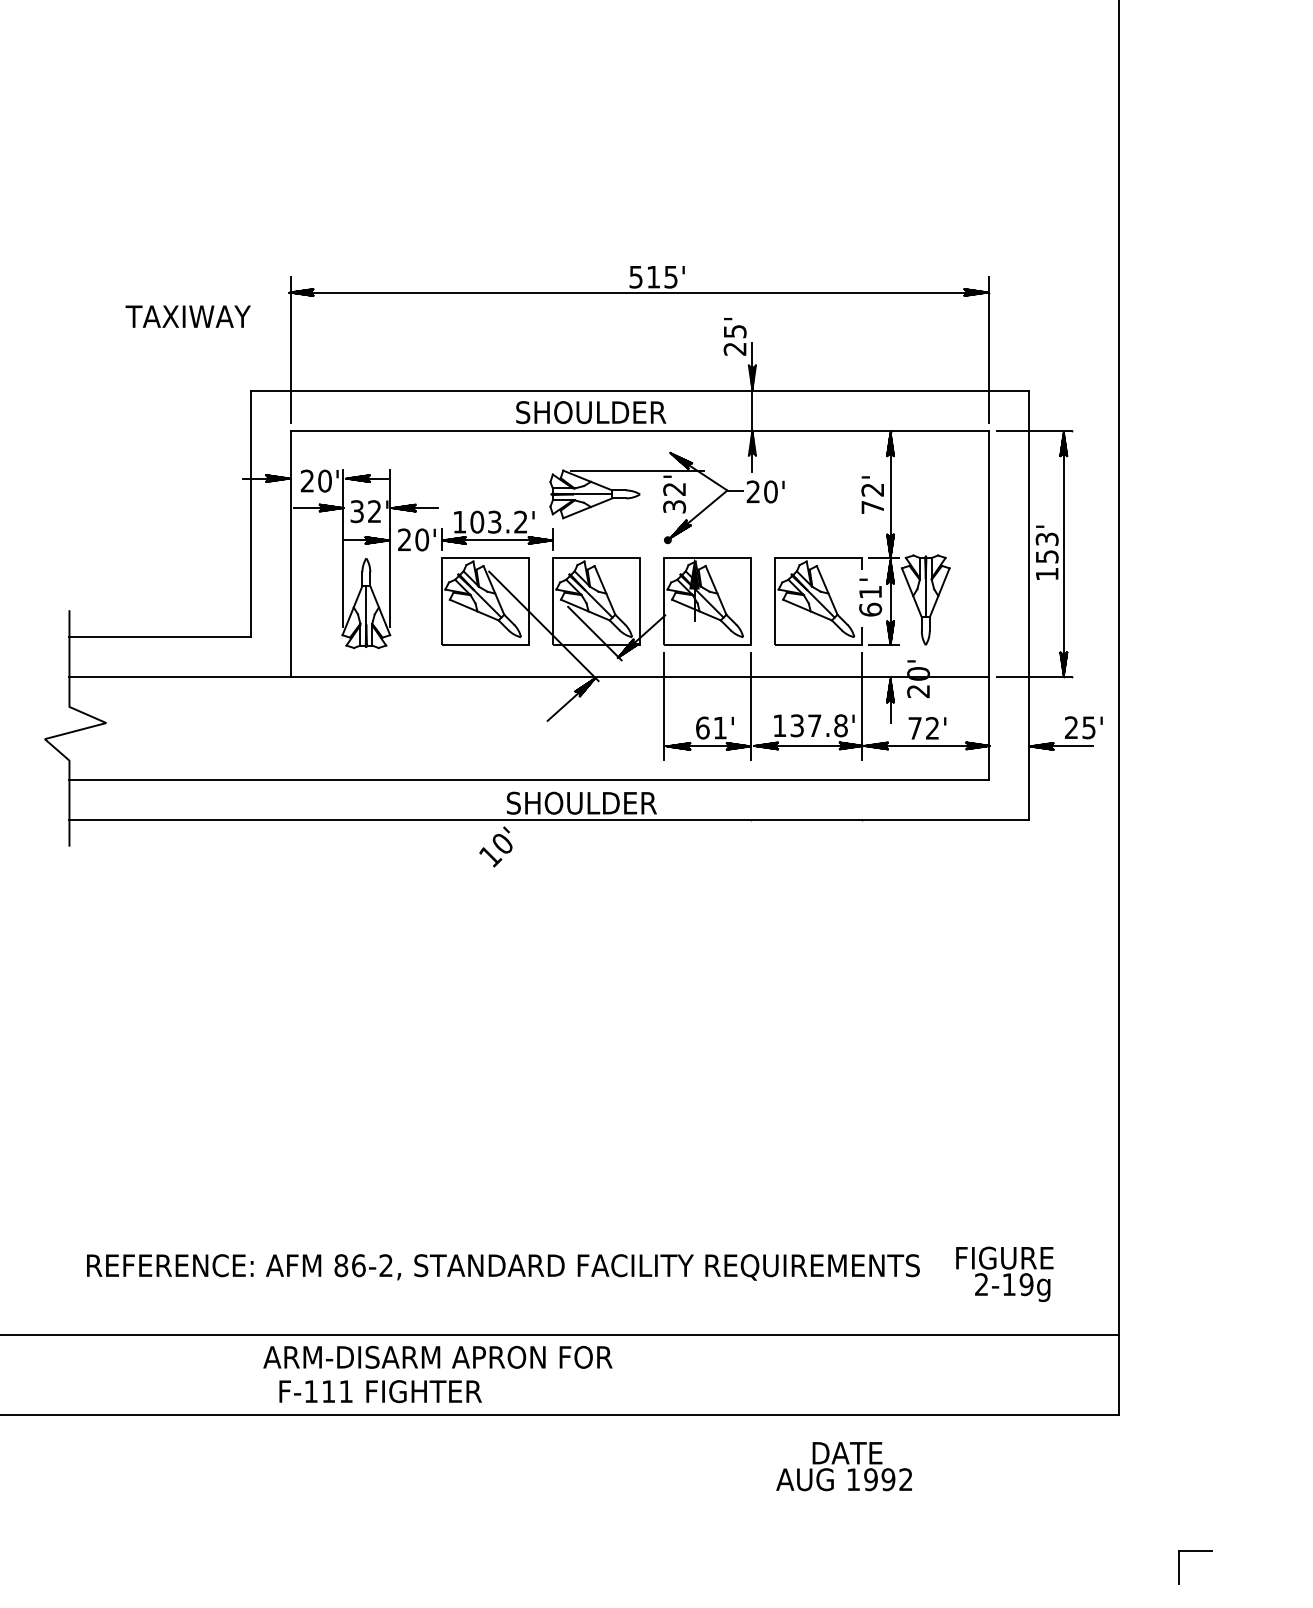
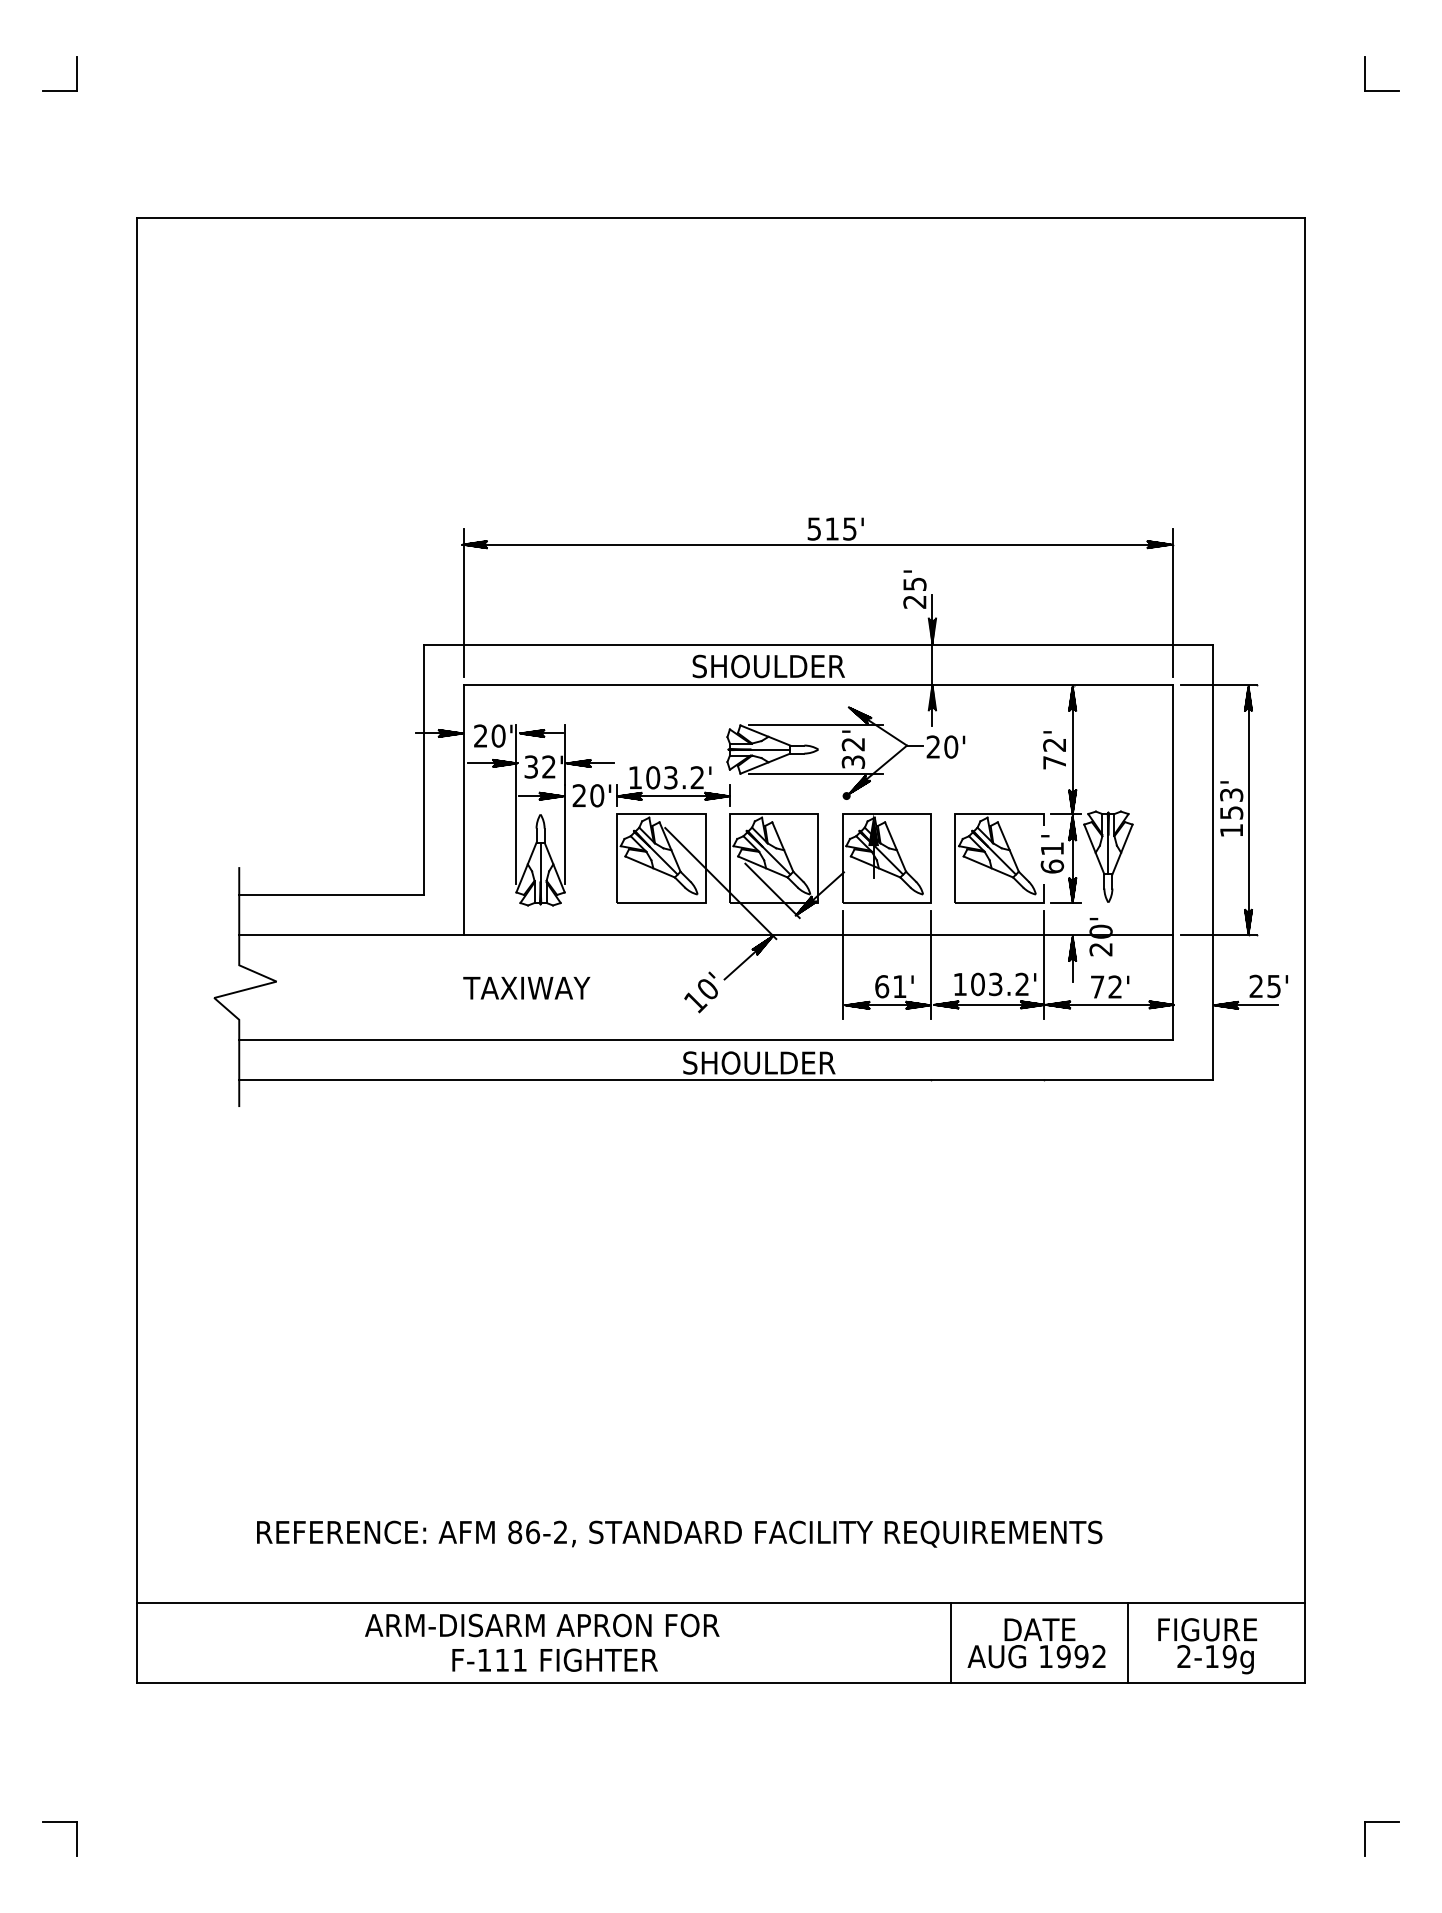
text: (187, 317) -> (526, 988), moved
line: (637, 517) -> (815, 773), added
text: (819, 725) -> (1000, 984), 137.8' -> 103.2'
text: (495, 847) -> (700, 992), moved
text: (1004, 1274) -> (1207, 1646), moved
text: (438, 1357) -> (542, 1625), moved
line: (770, 1374) -> (950, 1642), added
line: (944, 1374) -> (1127, 1642), added
text: (844, 1466) -> (1036, 1643), moved

